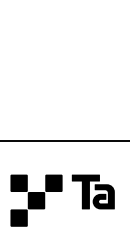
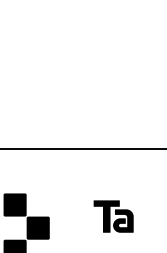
fill: (53, 183) -> (60, 205), removed
part: (92, 191) -> (112, 215), size x0.7

